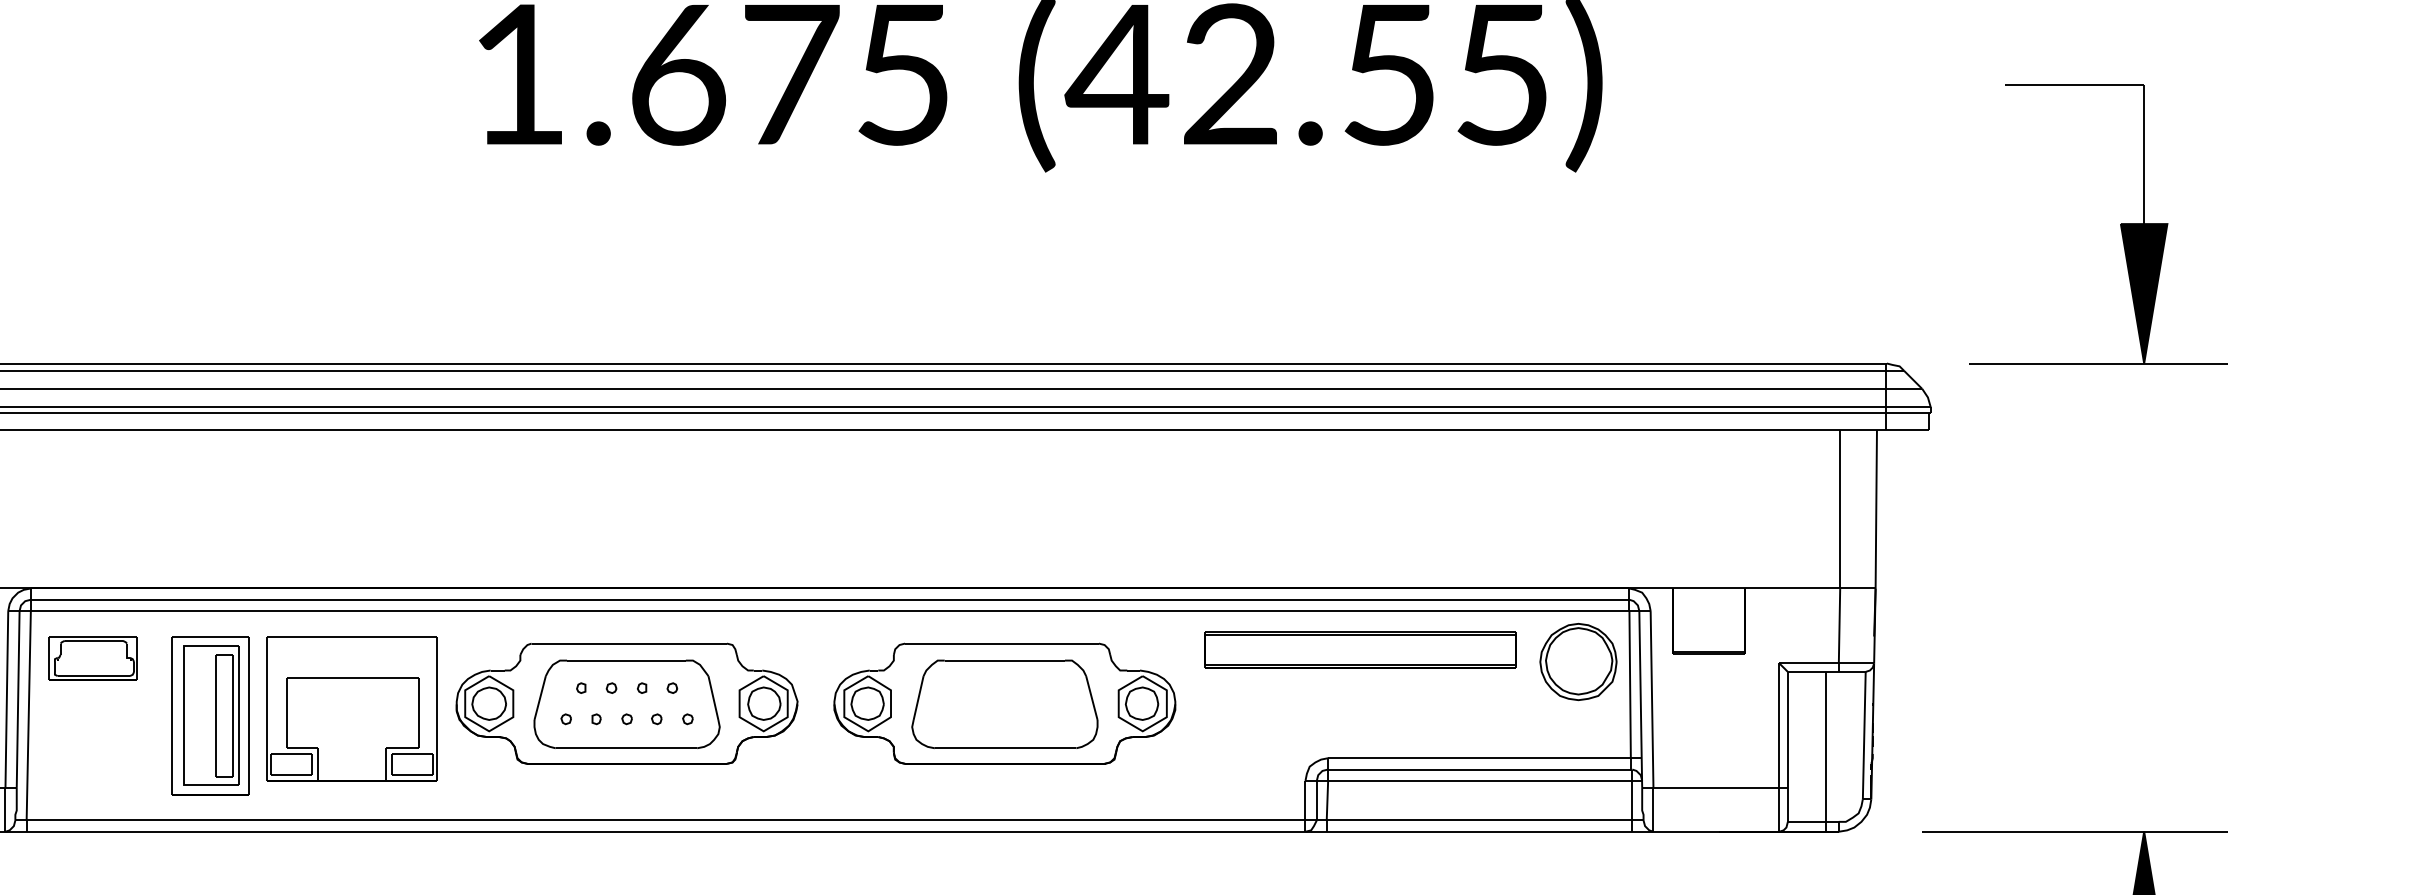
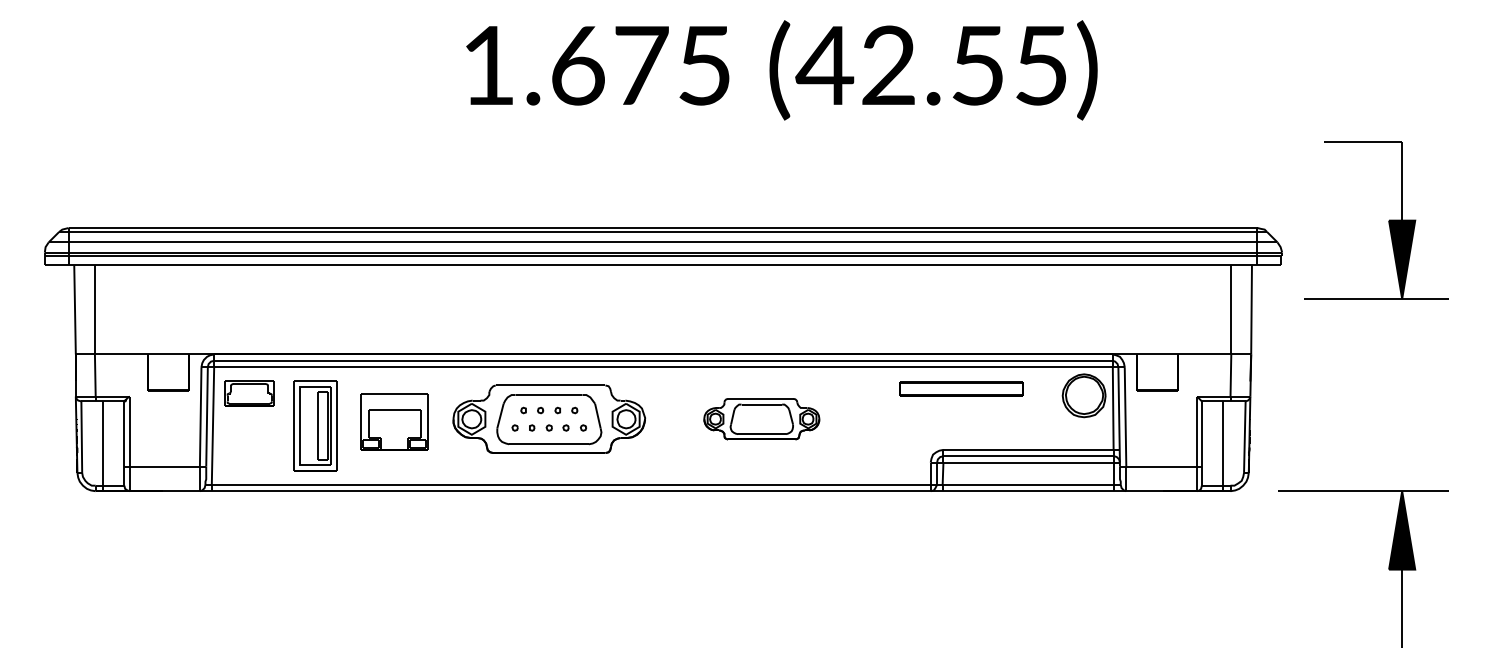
part: (2119, 223) -> (1388, 220), moved
part: (1360, 648) -> (961, 388), size x0.7
part: (1004, 702) -> (761, 418), size x0.6
part: (351, 707) -> (394, 421), size x0.7

